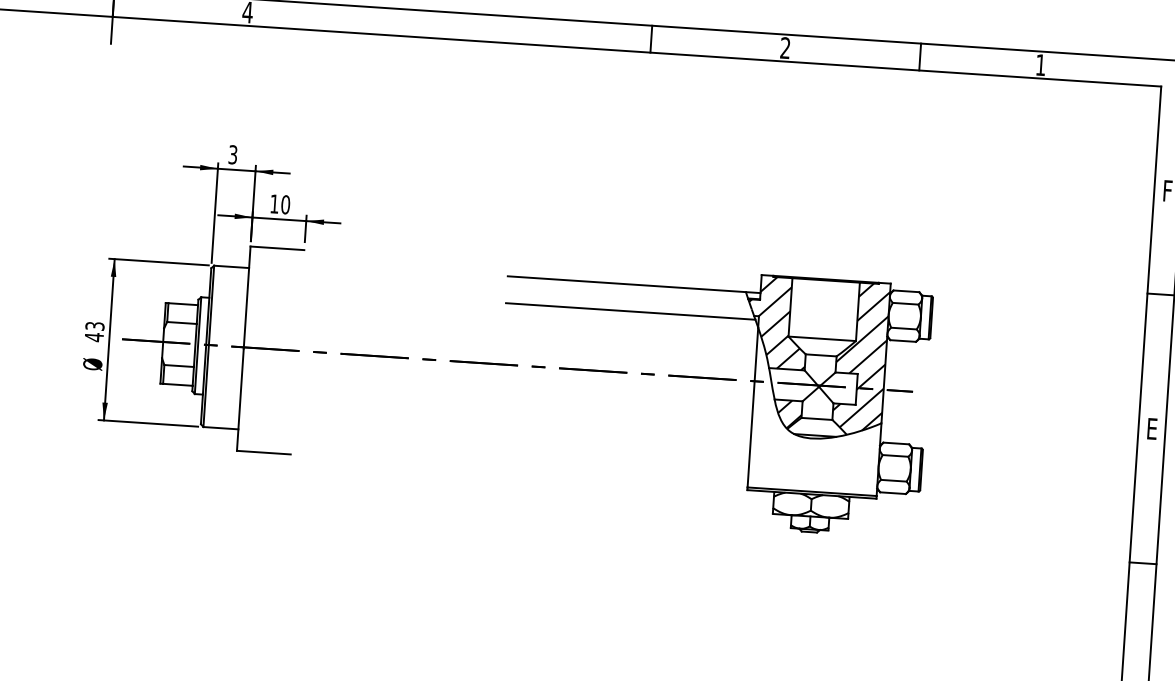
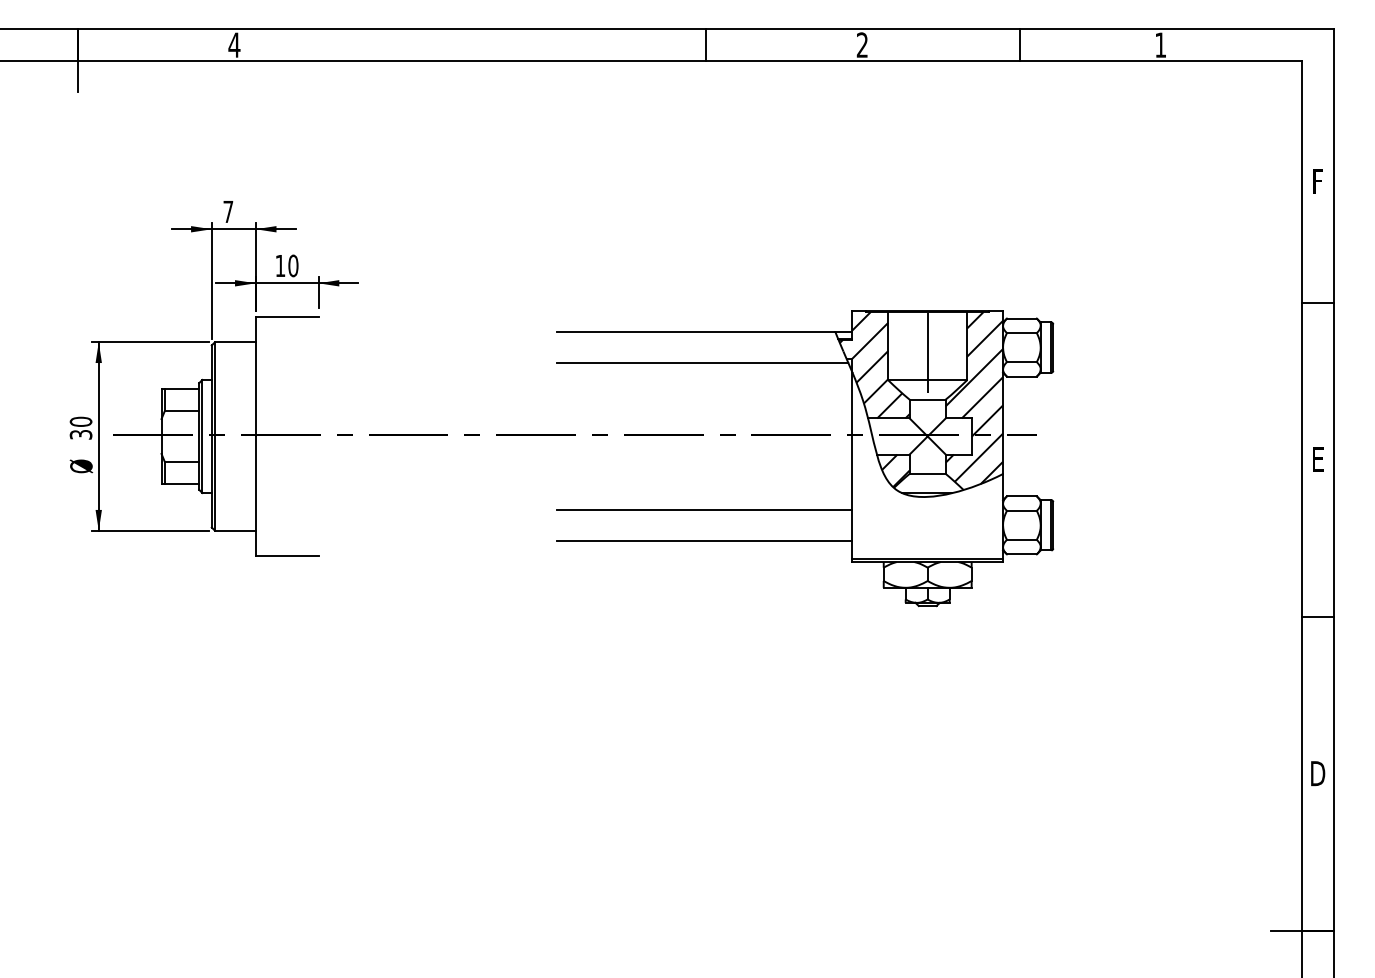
text: (233, 154) -> (228, 211), 3 -> 7
line: (824, 309) -> (927, 345), added
text: (94, 331) -> (80, 428), 43 -> 30
line: (623, 436) -> (704, 509), added
line: (622, 464) -> (704, 541), added

